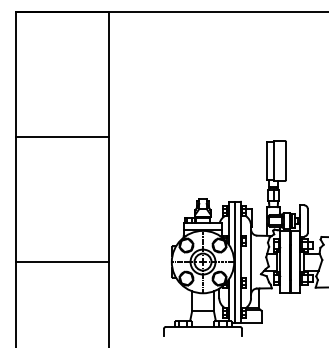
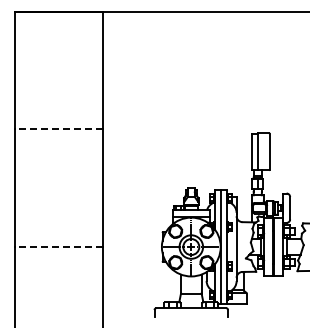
line: (62, 137) -> (58, 129), solid -> dashed
line: (62, 262) -> (58, 247), solid -> dashed

